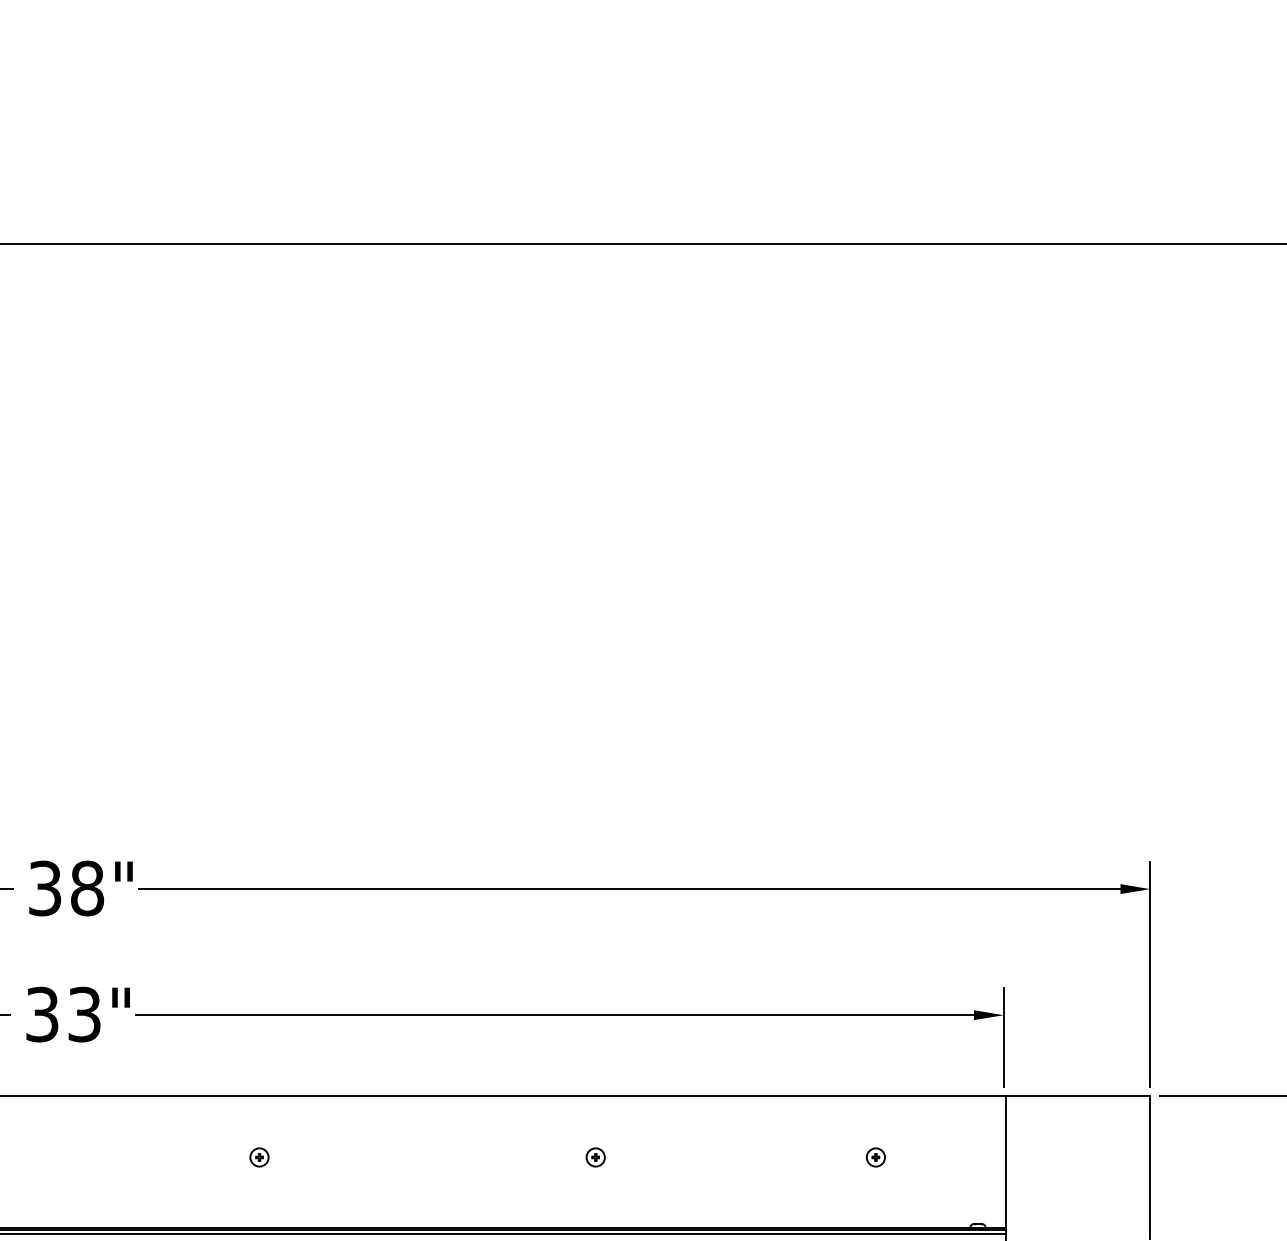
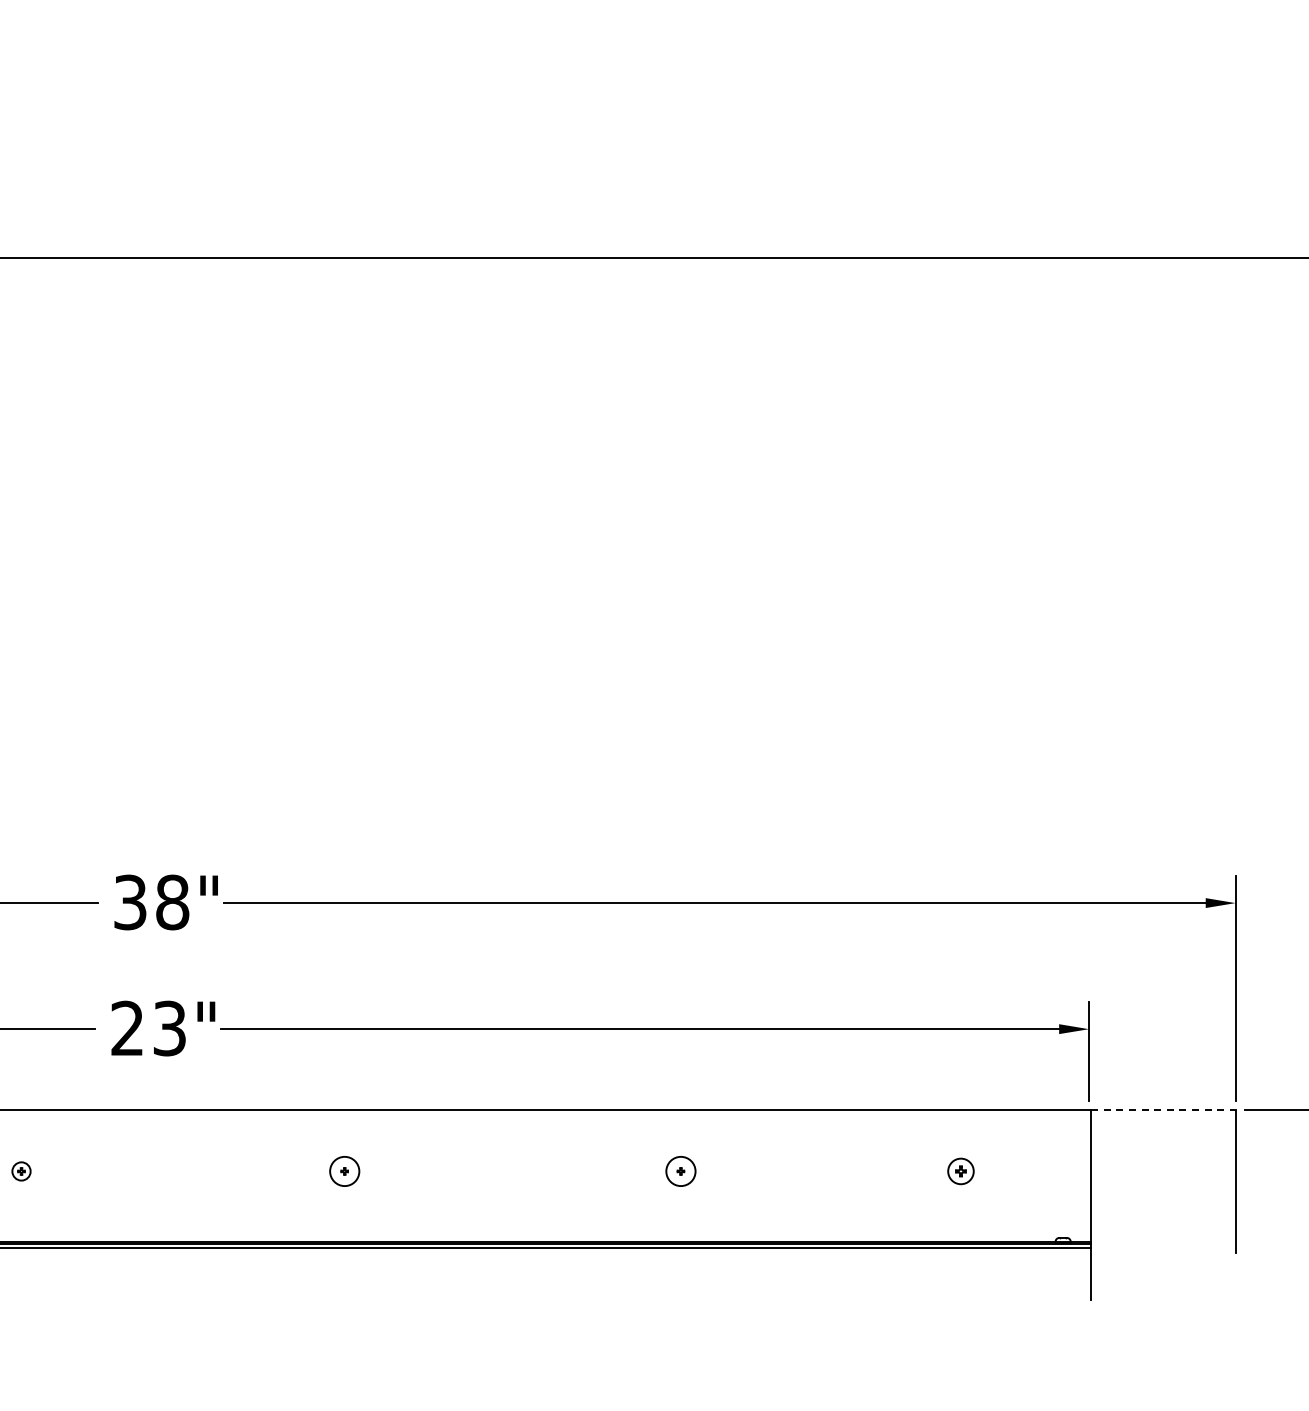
text: (42, 1014) -> (127, 1028), 33" -> 23"
line: (1078, 1096) -> (1163, 1110), solid -> dashed
circle: (259, 1157) -> (344, 1171), size x1.6
circle: (595, 1157) -> (680, 1171), size x1.6
part: (876, 1157) -> (961, 1171), size x1.4

